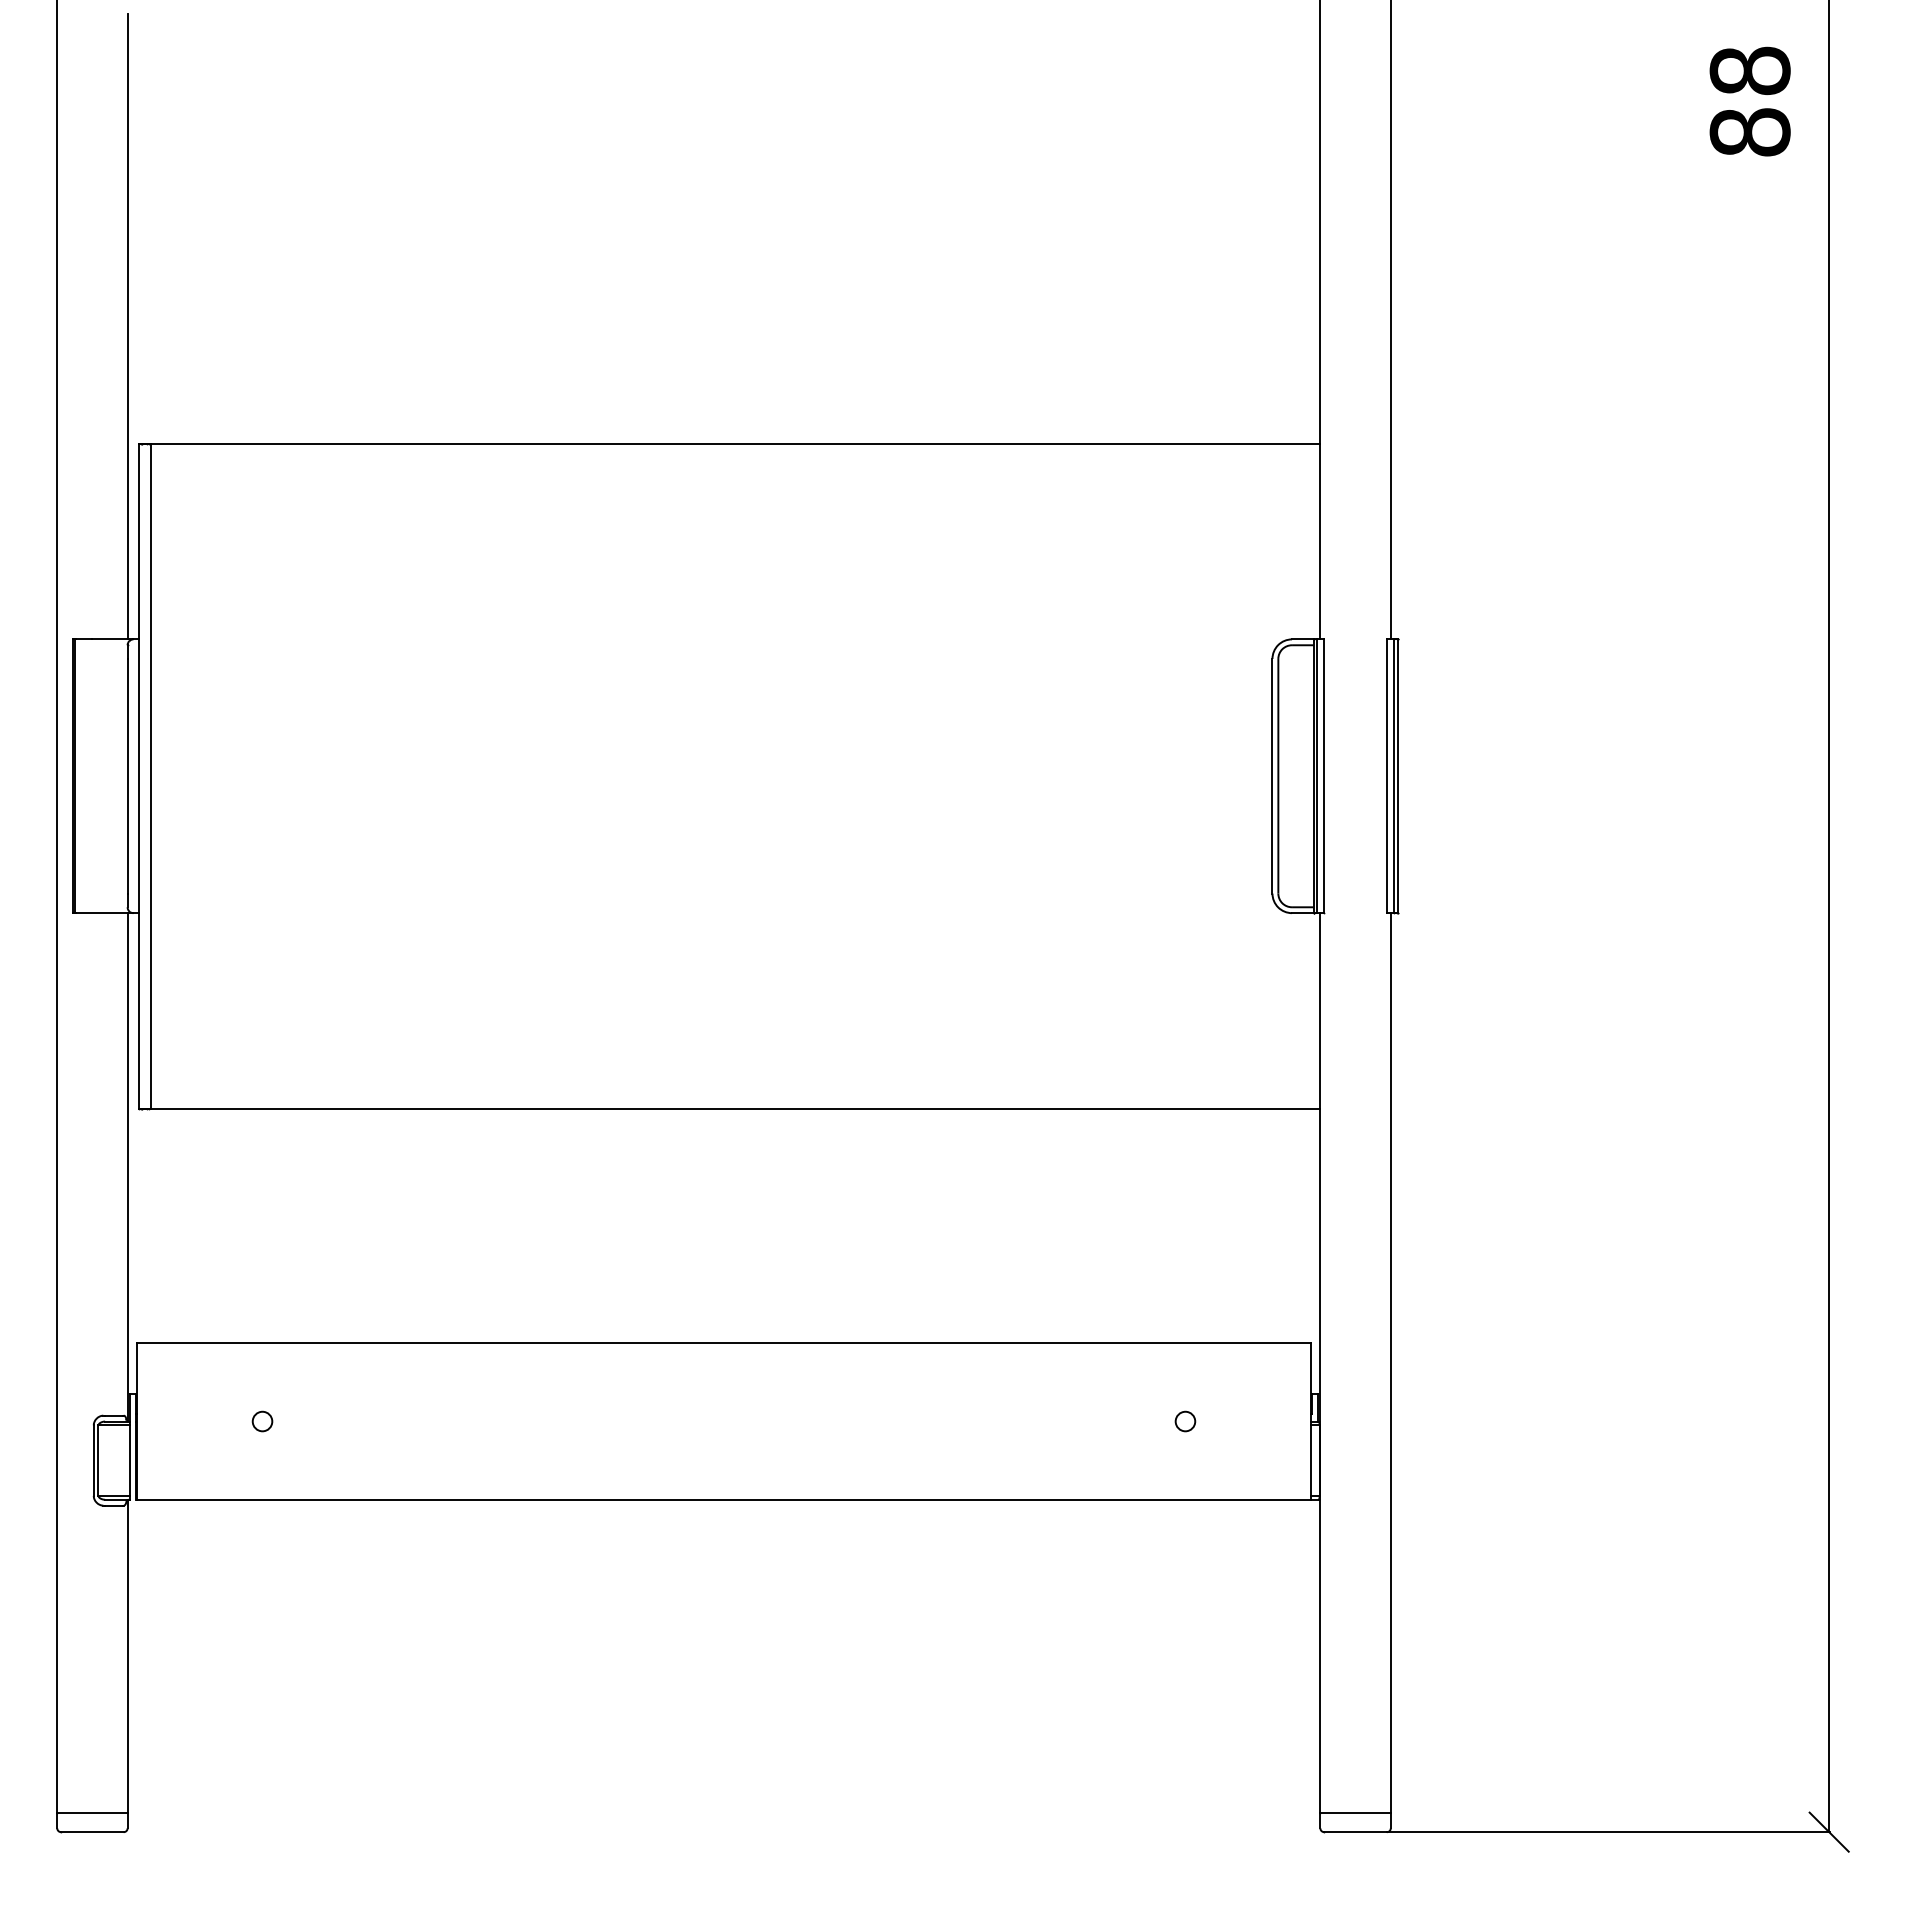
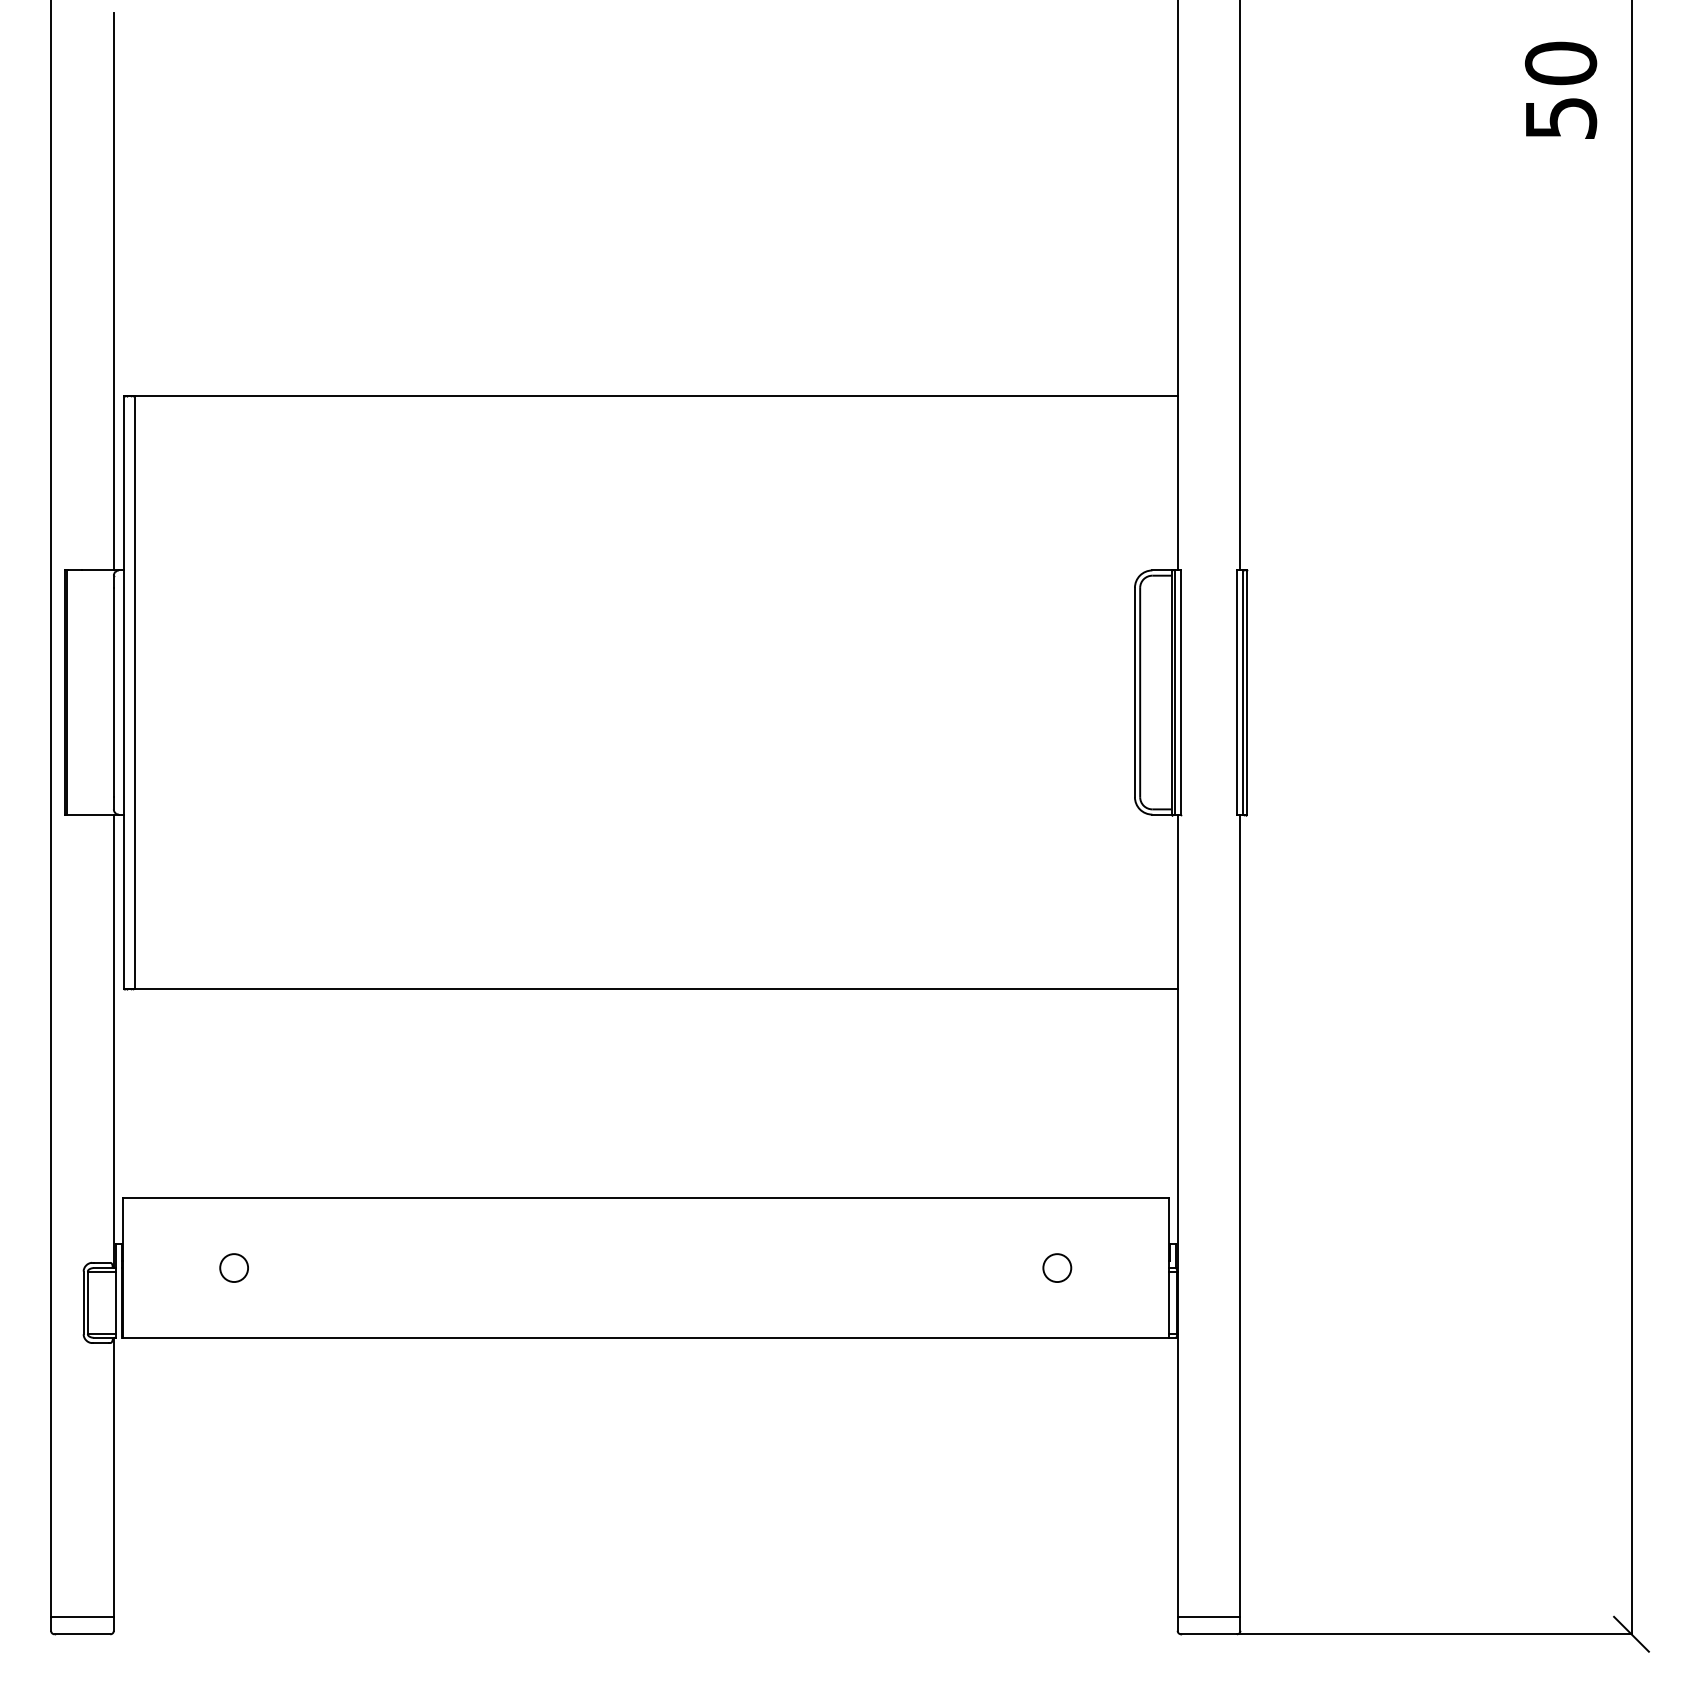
text: (1749, 101) -> (1560, 90), 88 -> 50
circle: (262, 1421) -> (234, 1268), size x1.6
circle: (1185, 1421) -> (1057, 1268), size x1.6

